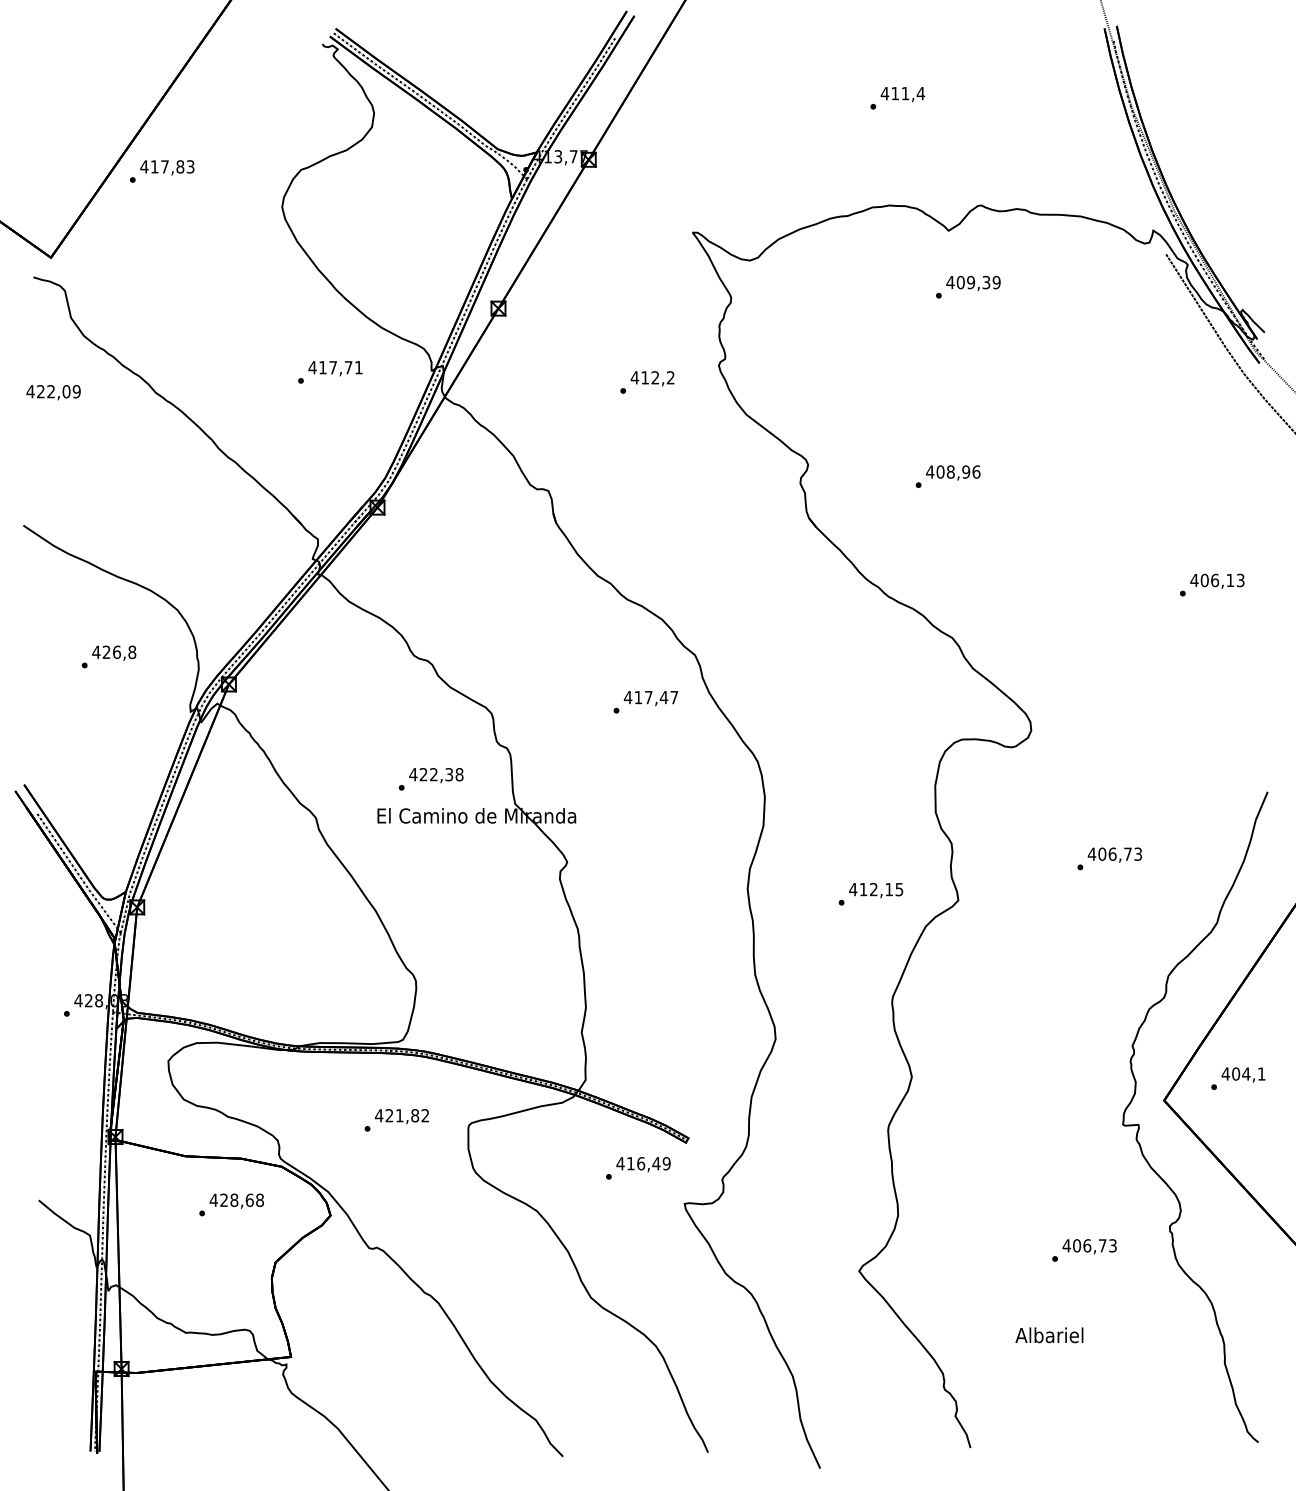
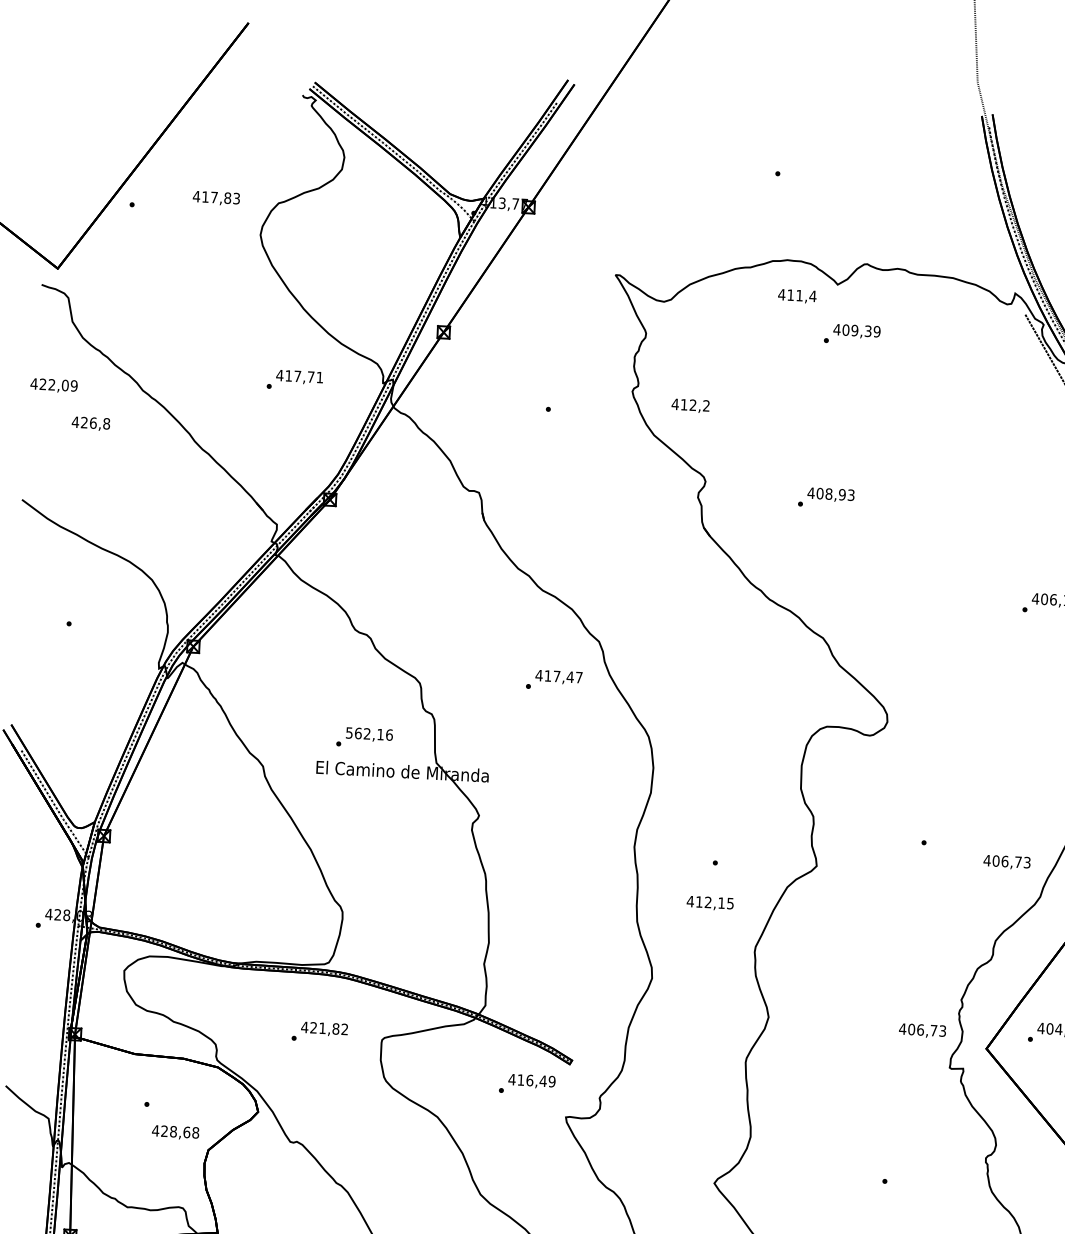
text: (902, 94) -> (796, 296), moved
text: (167, 167) -> (216, 198), moved
text: (652, 378) -> (690, 405), moved
text: (976, 471) -> (851, 494), 408,96 -> 408,93
text: (114, 652) -> (91, 423), moved
text: (436, 774) -> (369, 733), 422,38 -> 562,16
text: (1114, 854) -> (1006, 861), moved
text: (876, 890) -> (710, 903), moved
text: (236, 1200) -> (175, 1132), moved
text: (1089, 1246) -> (922, 1030), moved

